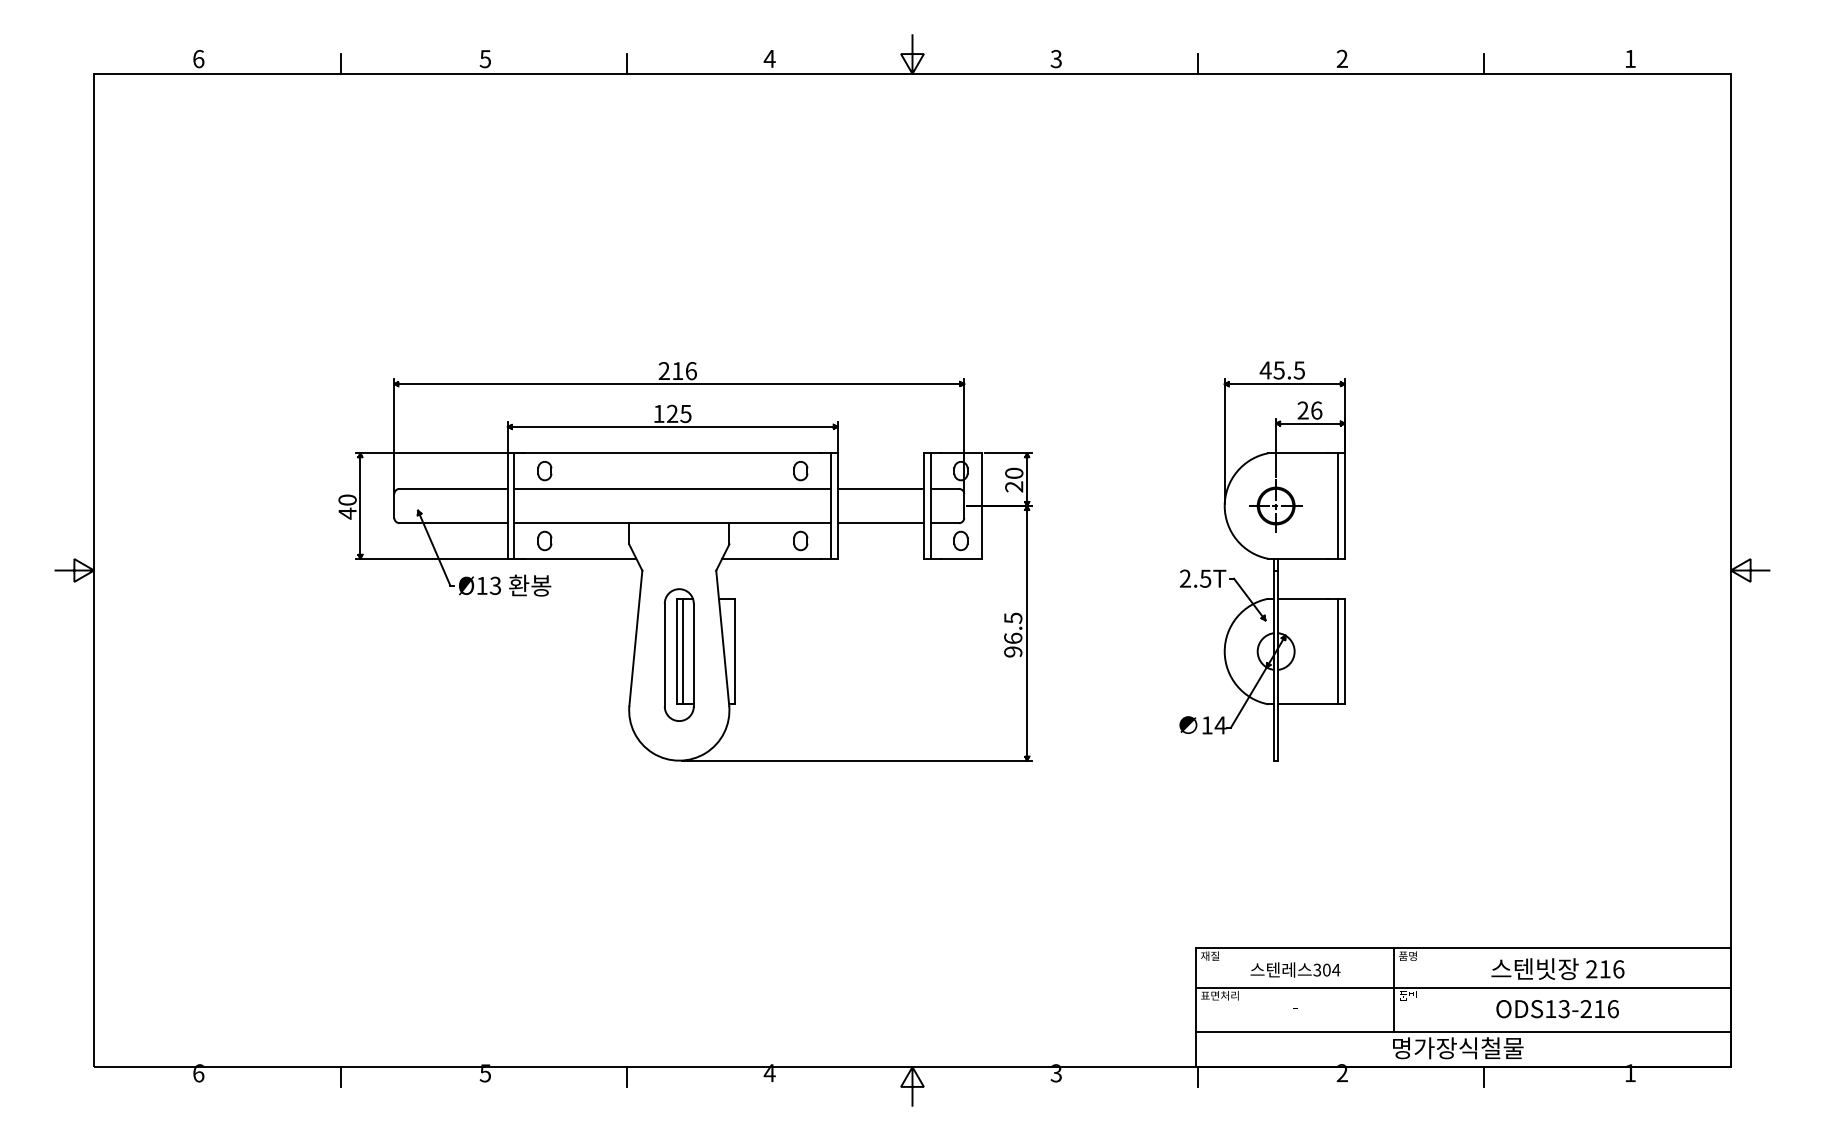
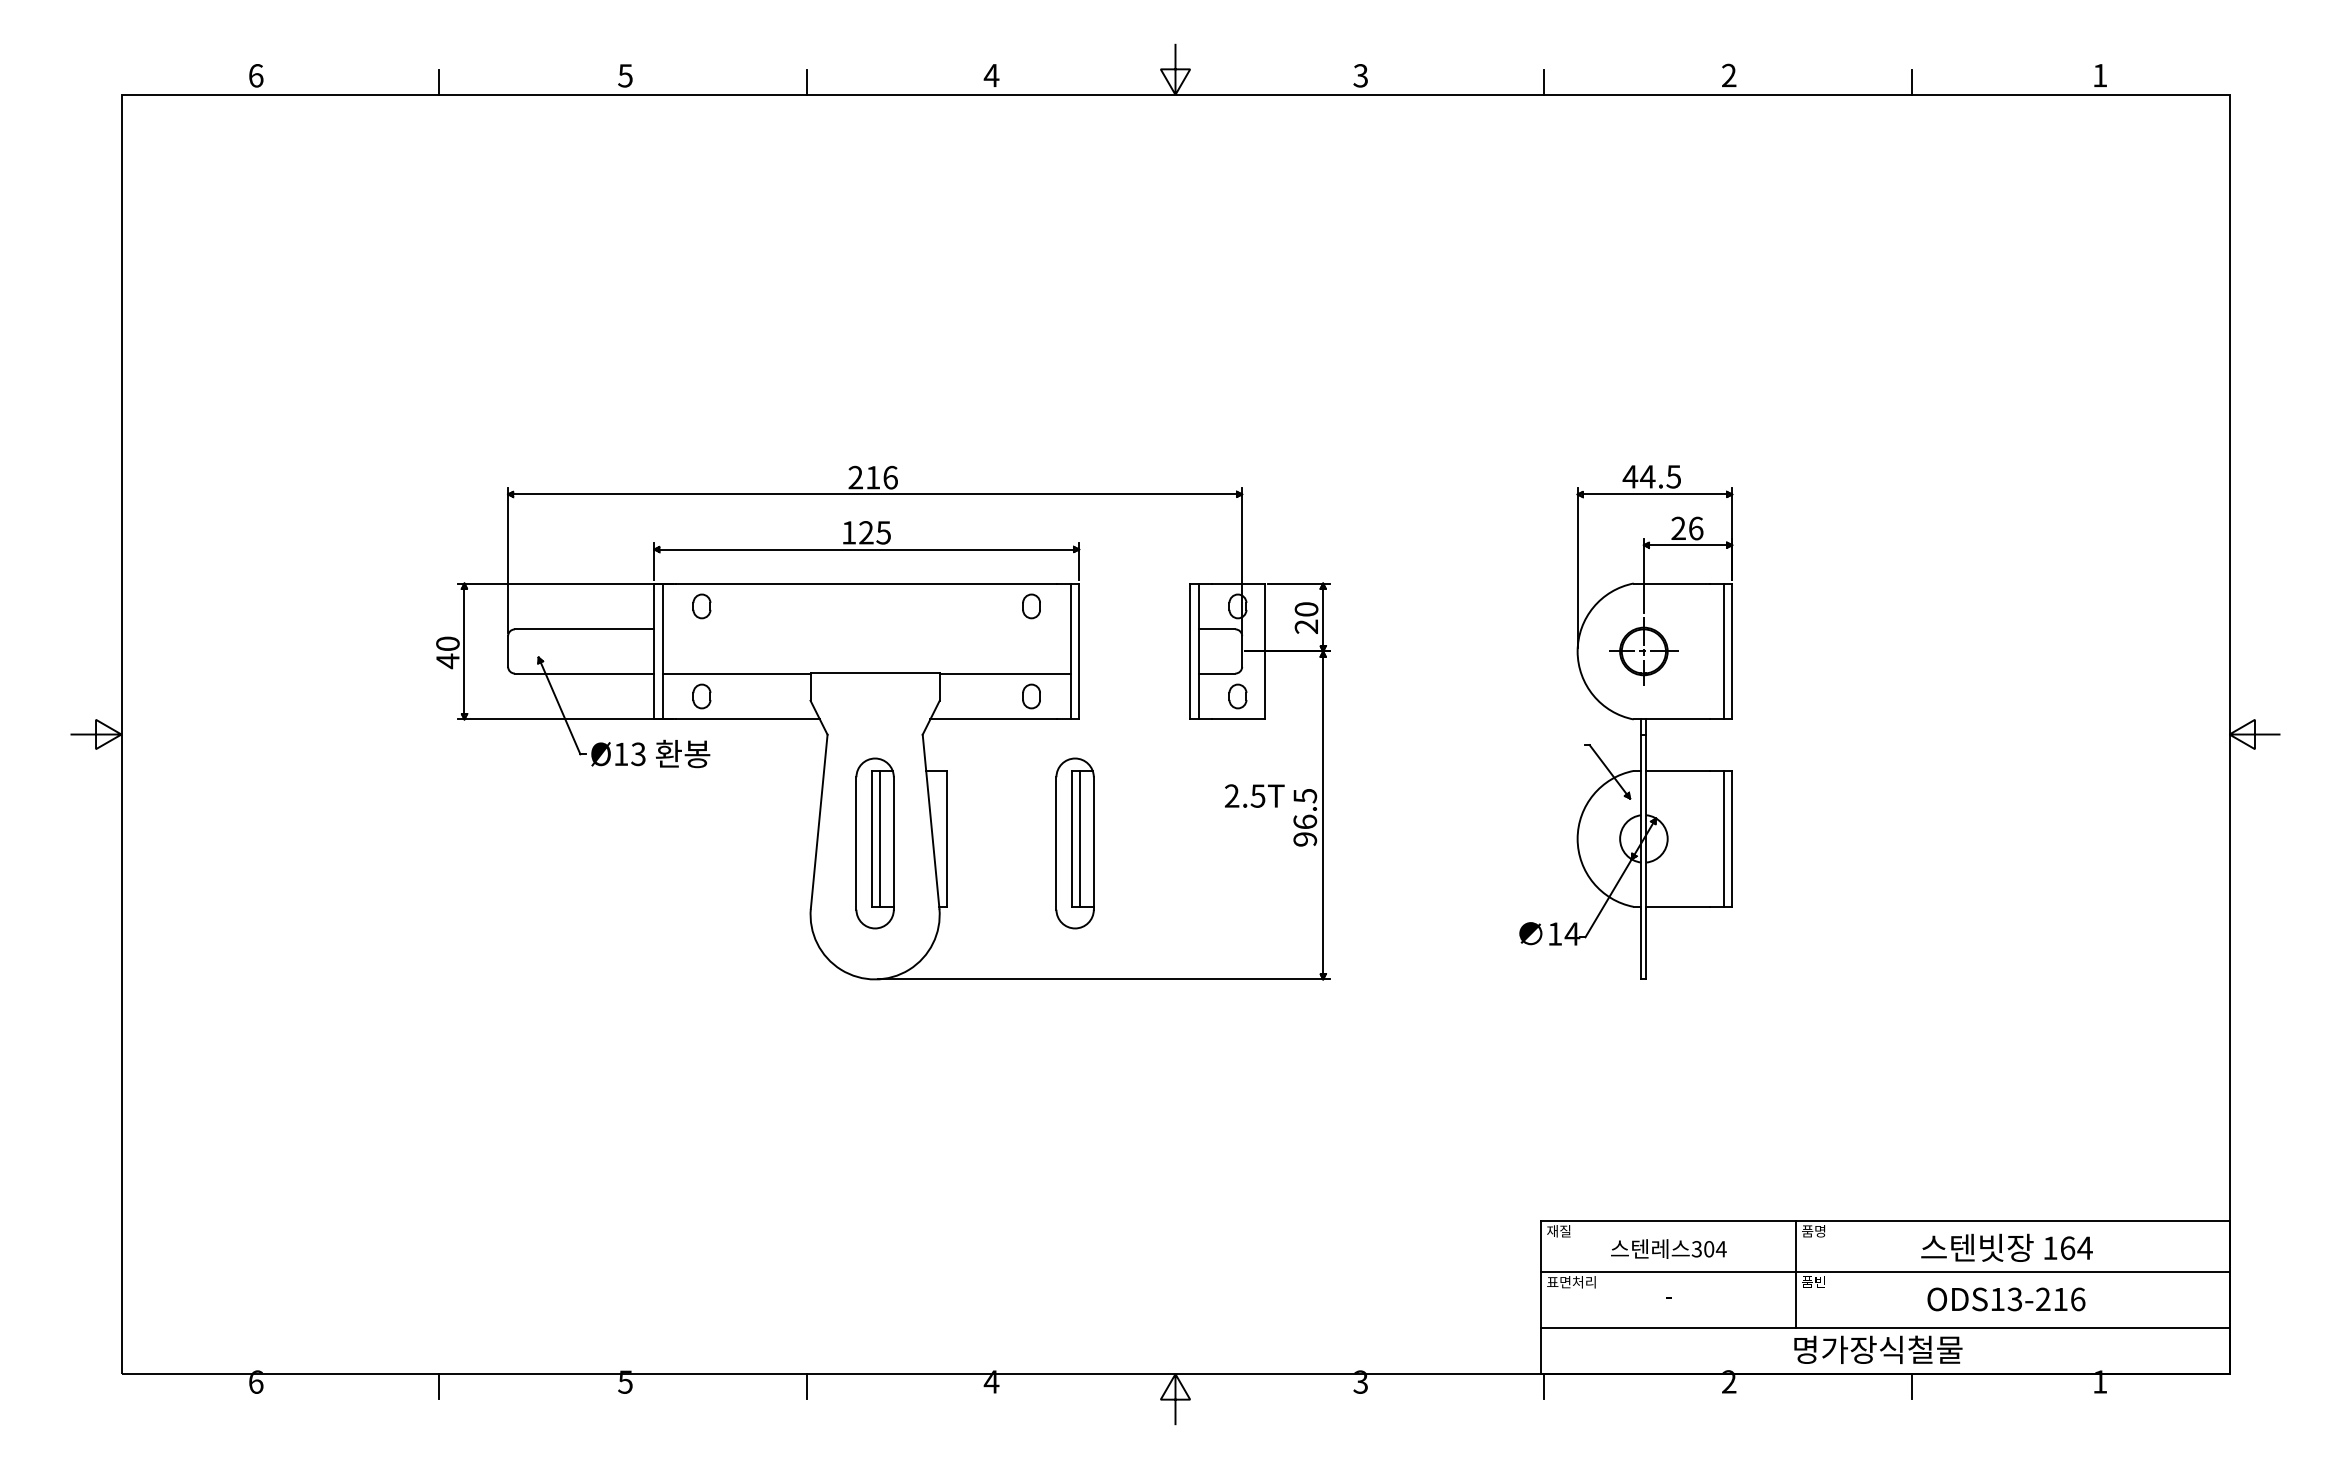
text: (1278, 370) -> (1647, 476), 45.5 -> 44.5
line: (672, 488) -> (866, 629), removed
line: (880, 488) -> (1134, 629), removed
line: (880, 523) -> (1134, 673), removed
text: (1202, 578) -> (1254, 795), moved
part: (834, 655) -> (1074, 843), added
text: (1605, 968) -> (2067, 1247), 216 -> 164

